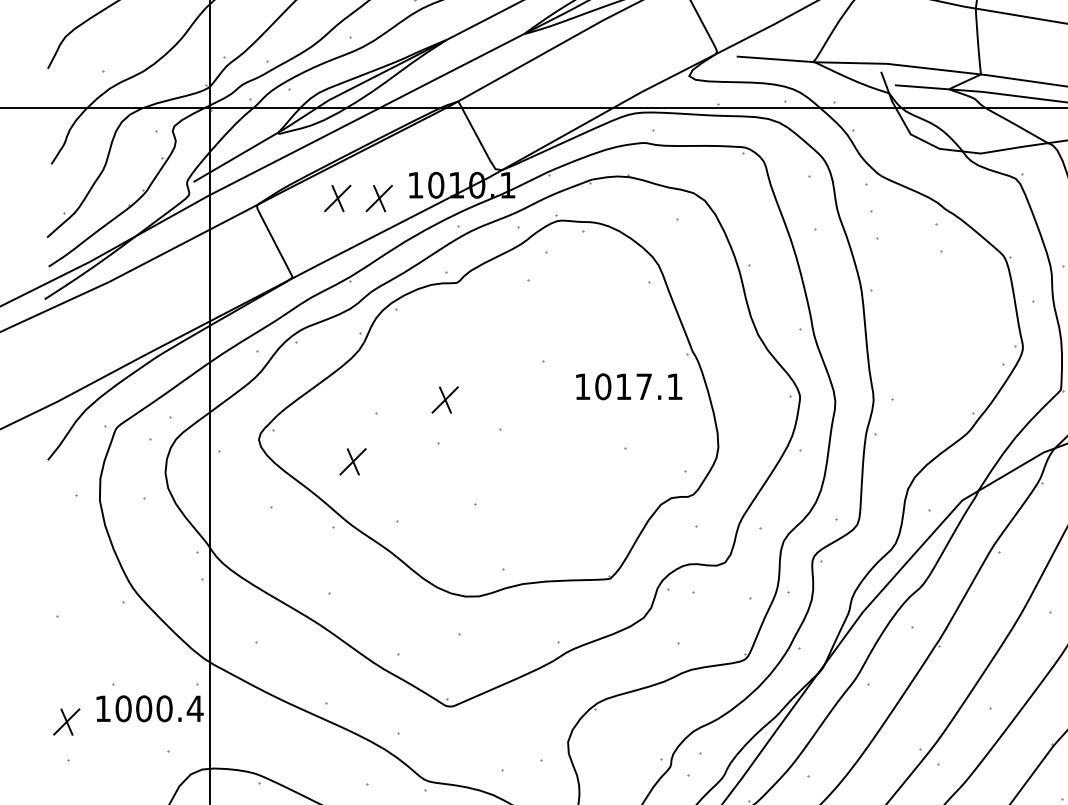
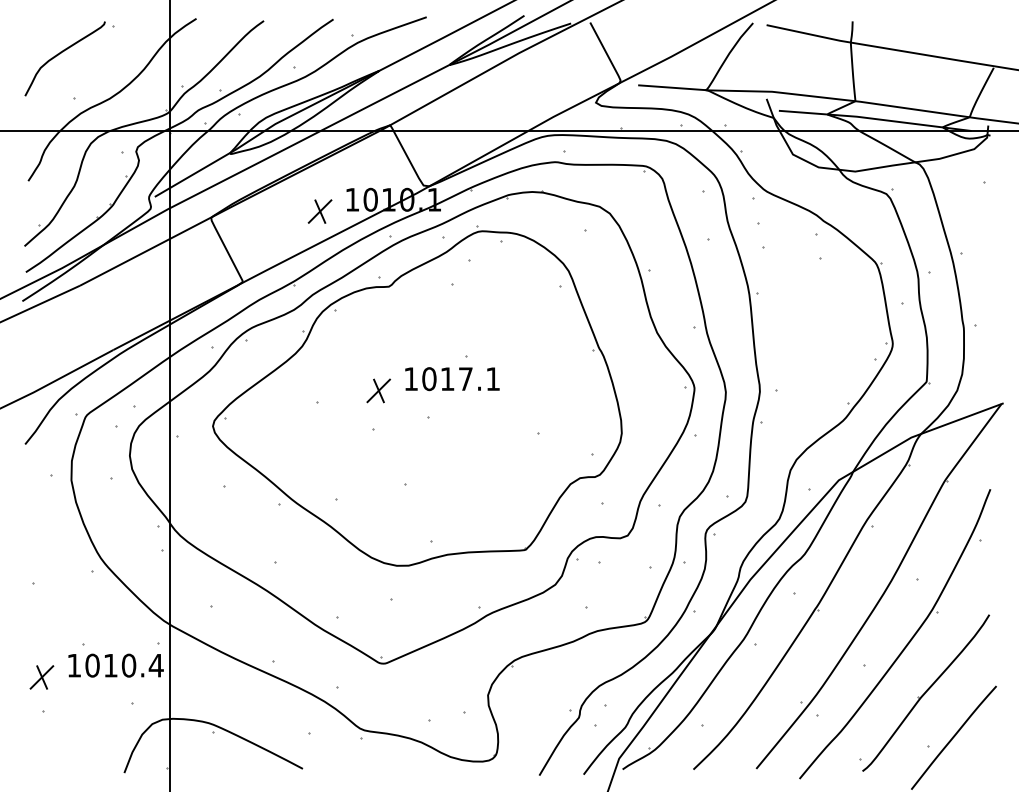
part: (337, 198) -> (282, 211), removed
text: (629, 387) -> (452, 379), moved
part: (352, 461) -> (296, 445), removed
text: (143, 708) -> (110, 665), 1000.4 -> 1010.4

